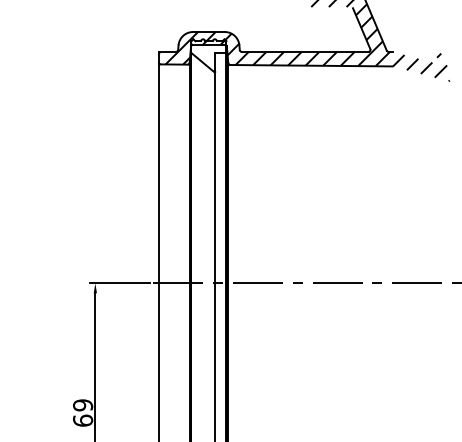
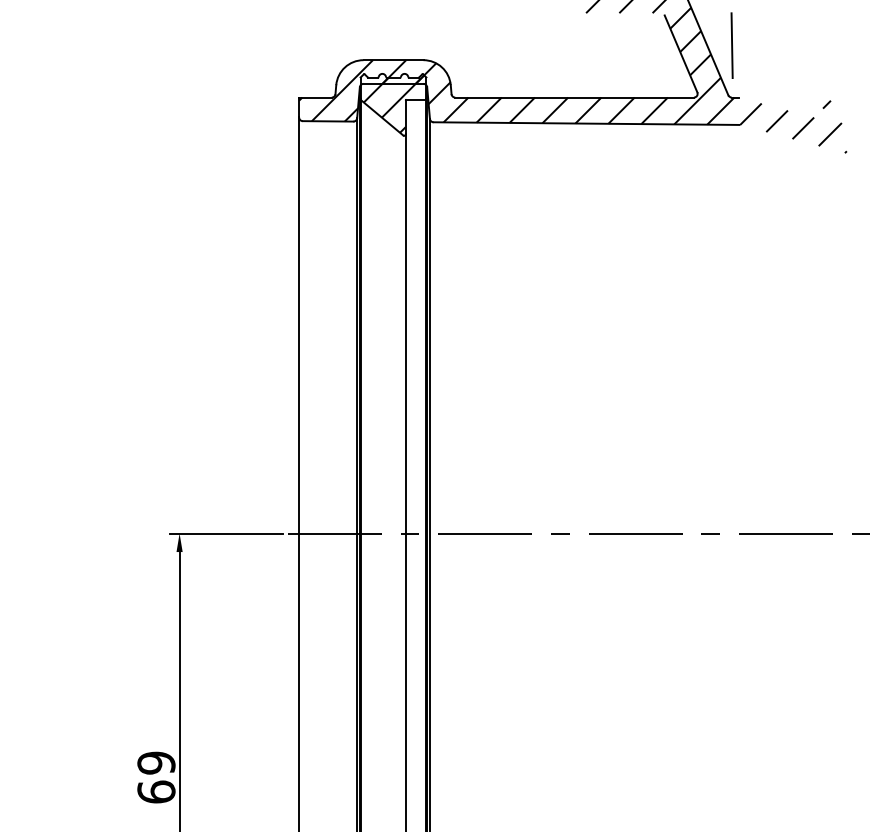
line: (388, 24) -> (731, 46), added
hatch: (209, 55) -> (394, 104), added

